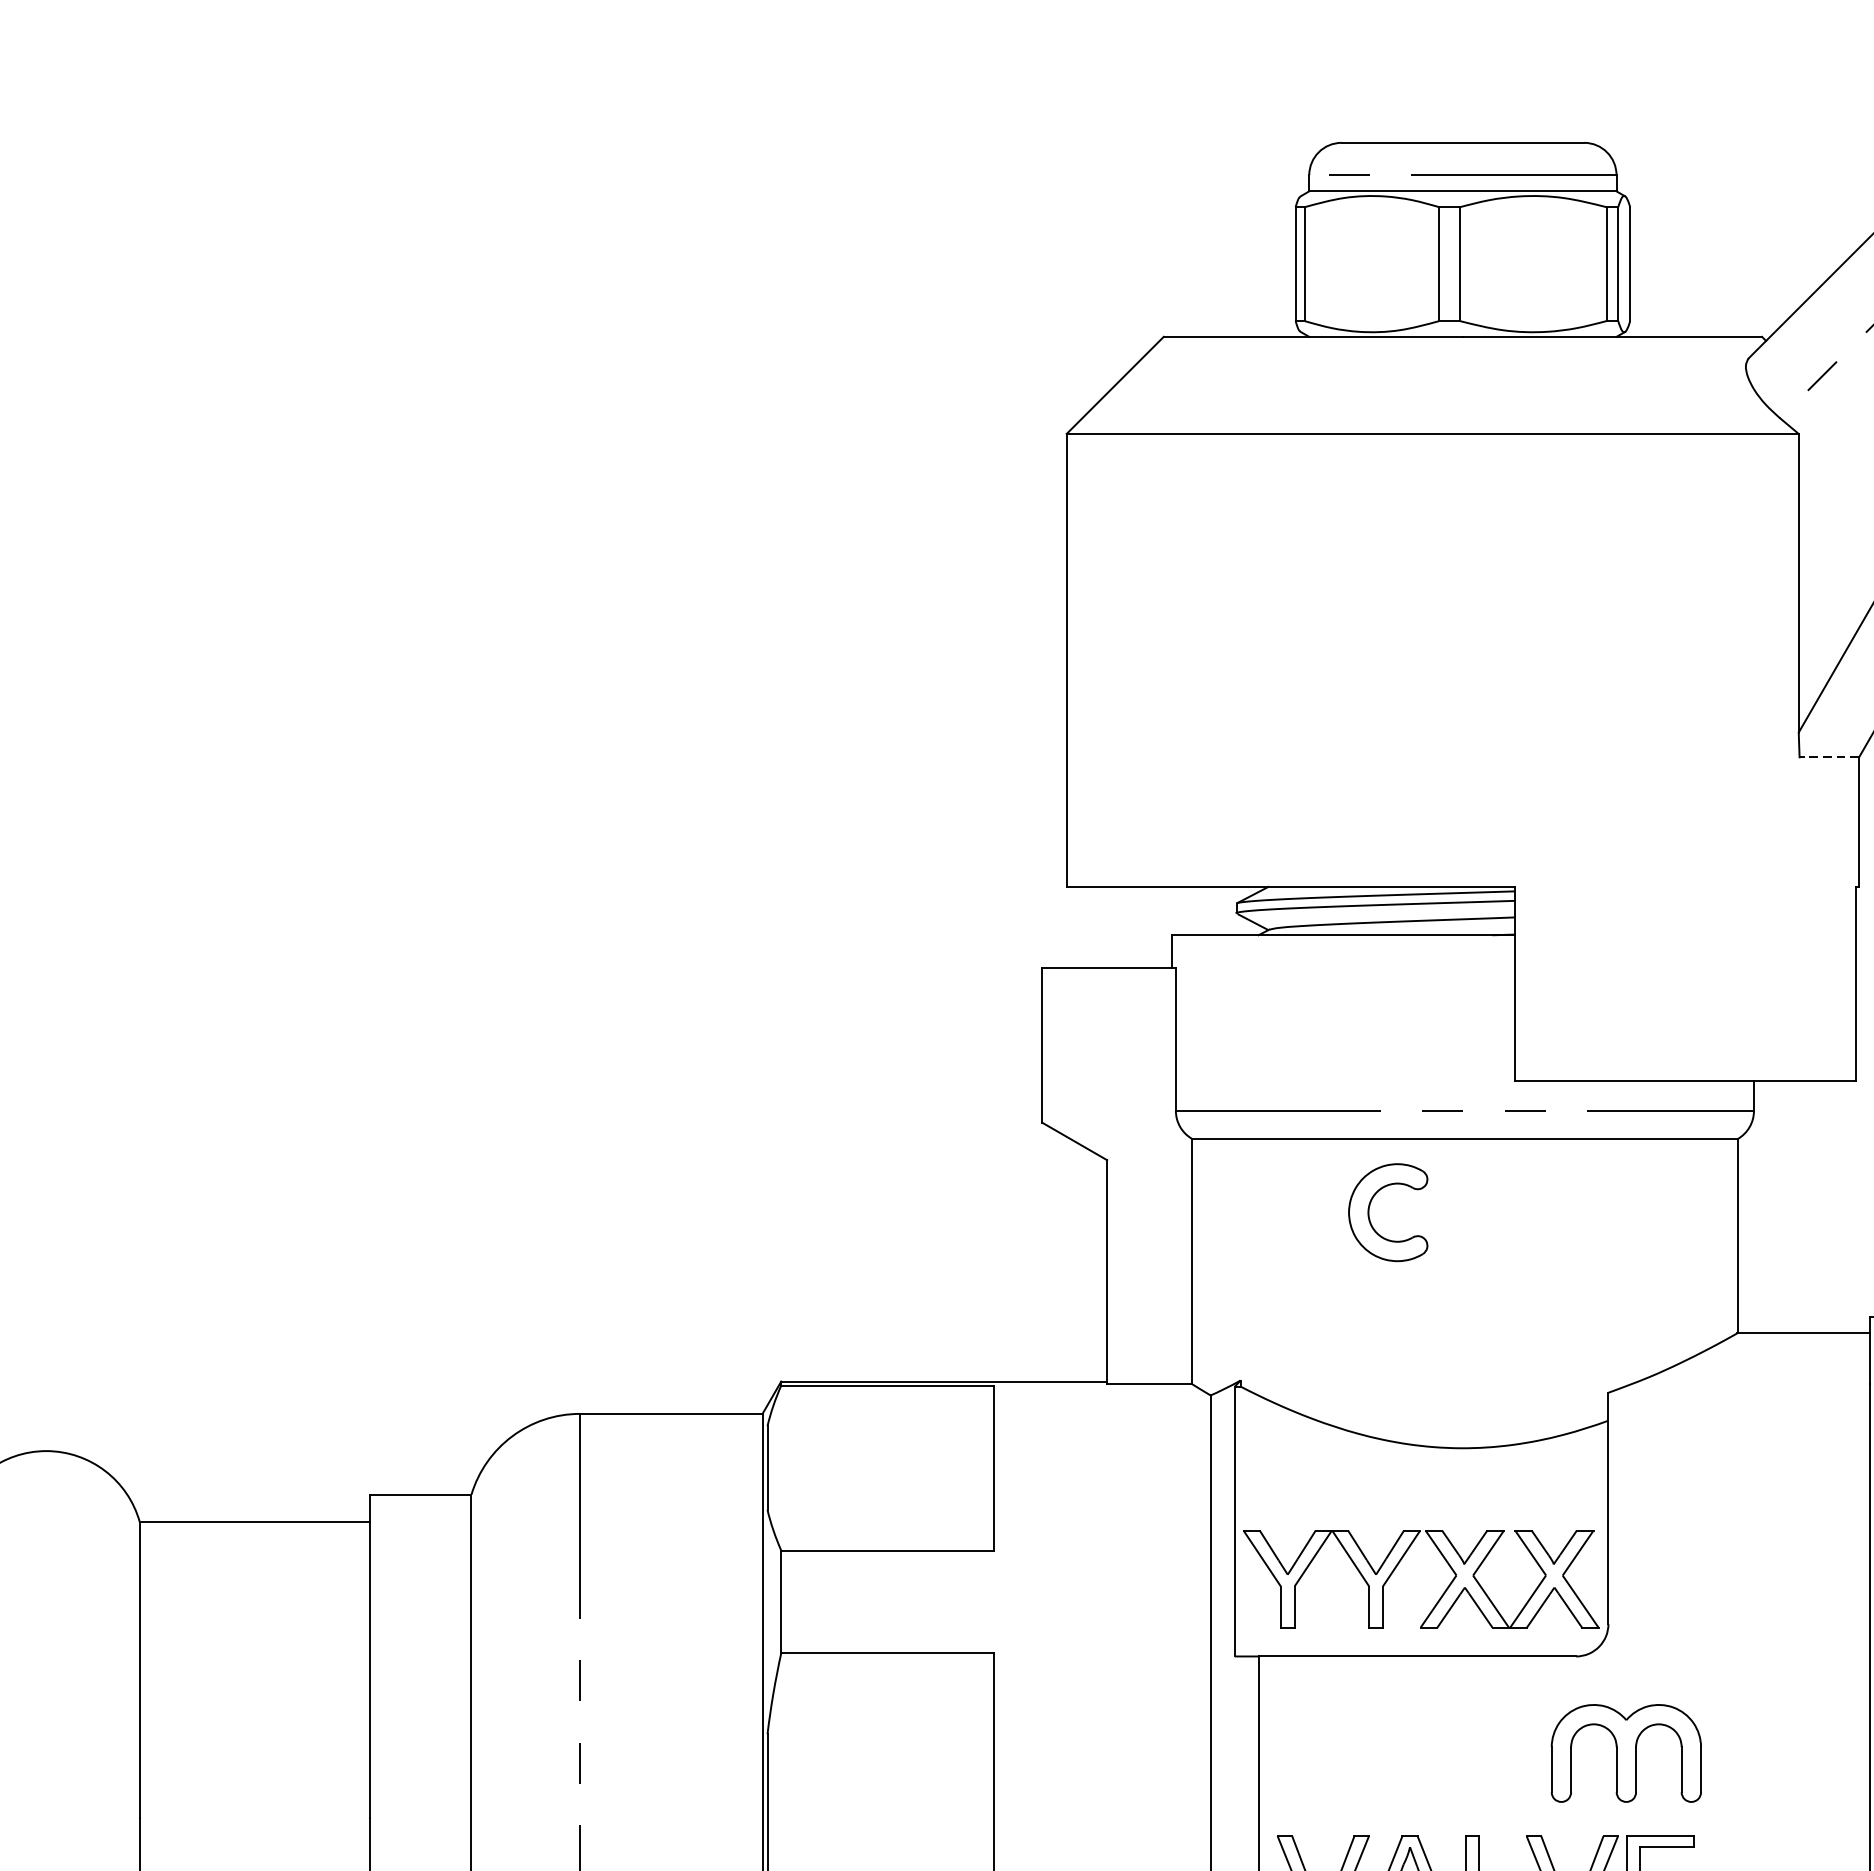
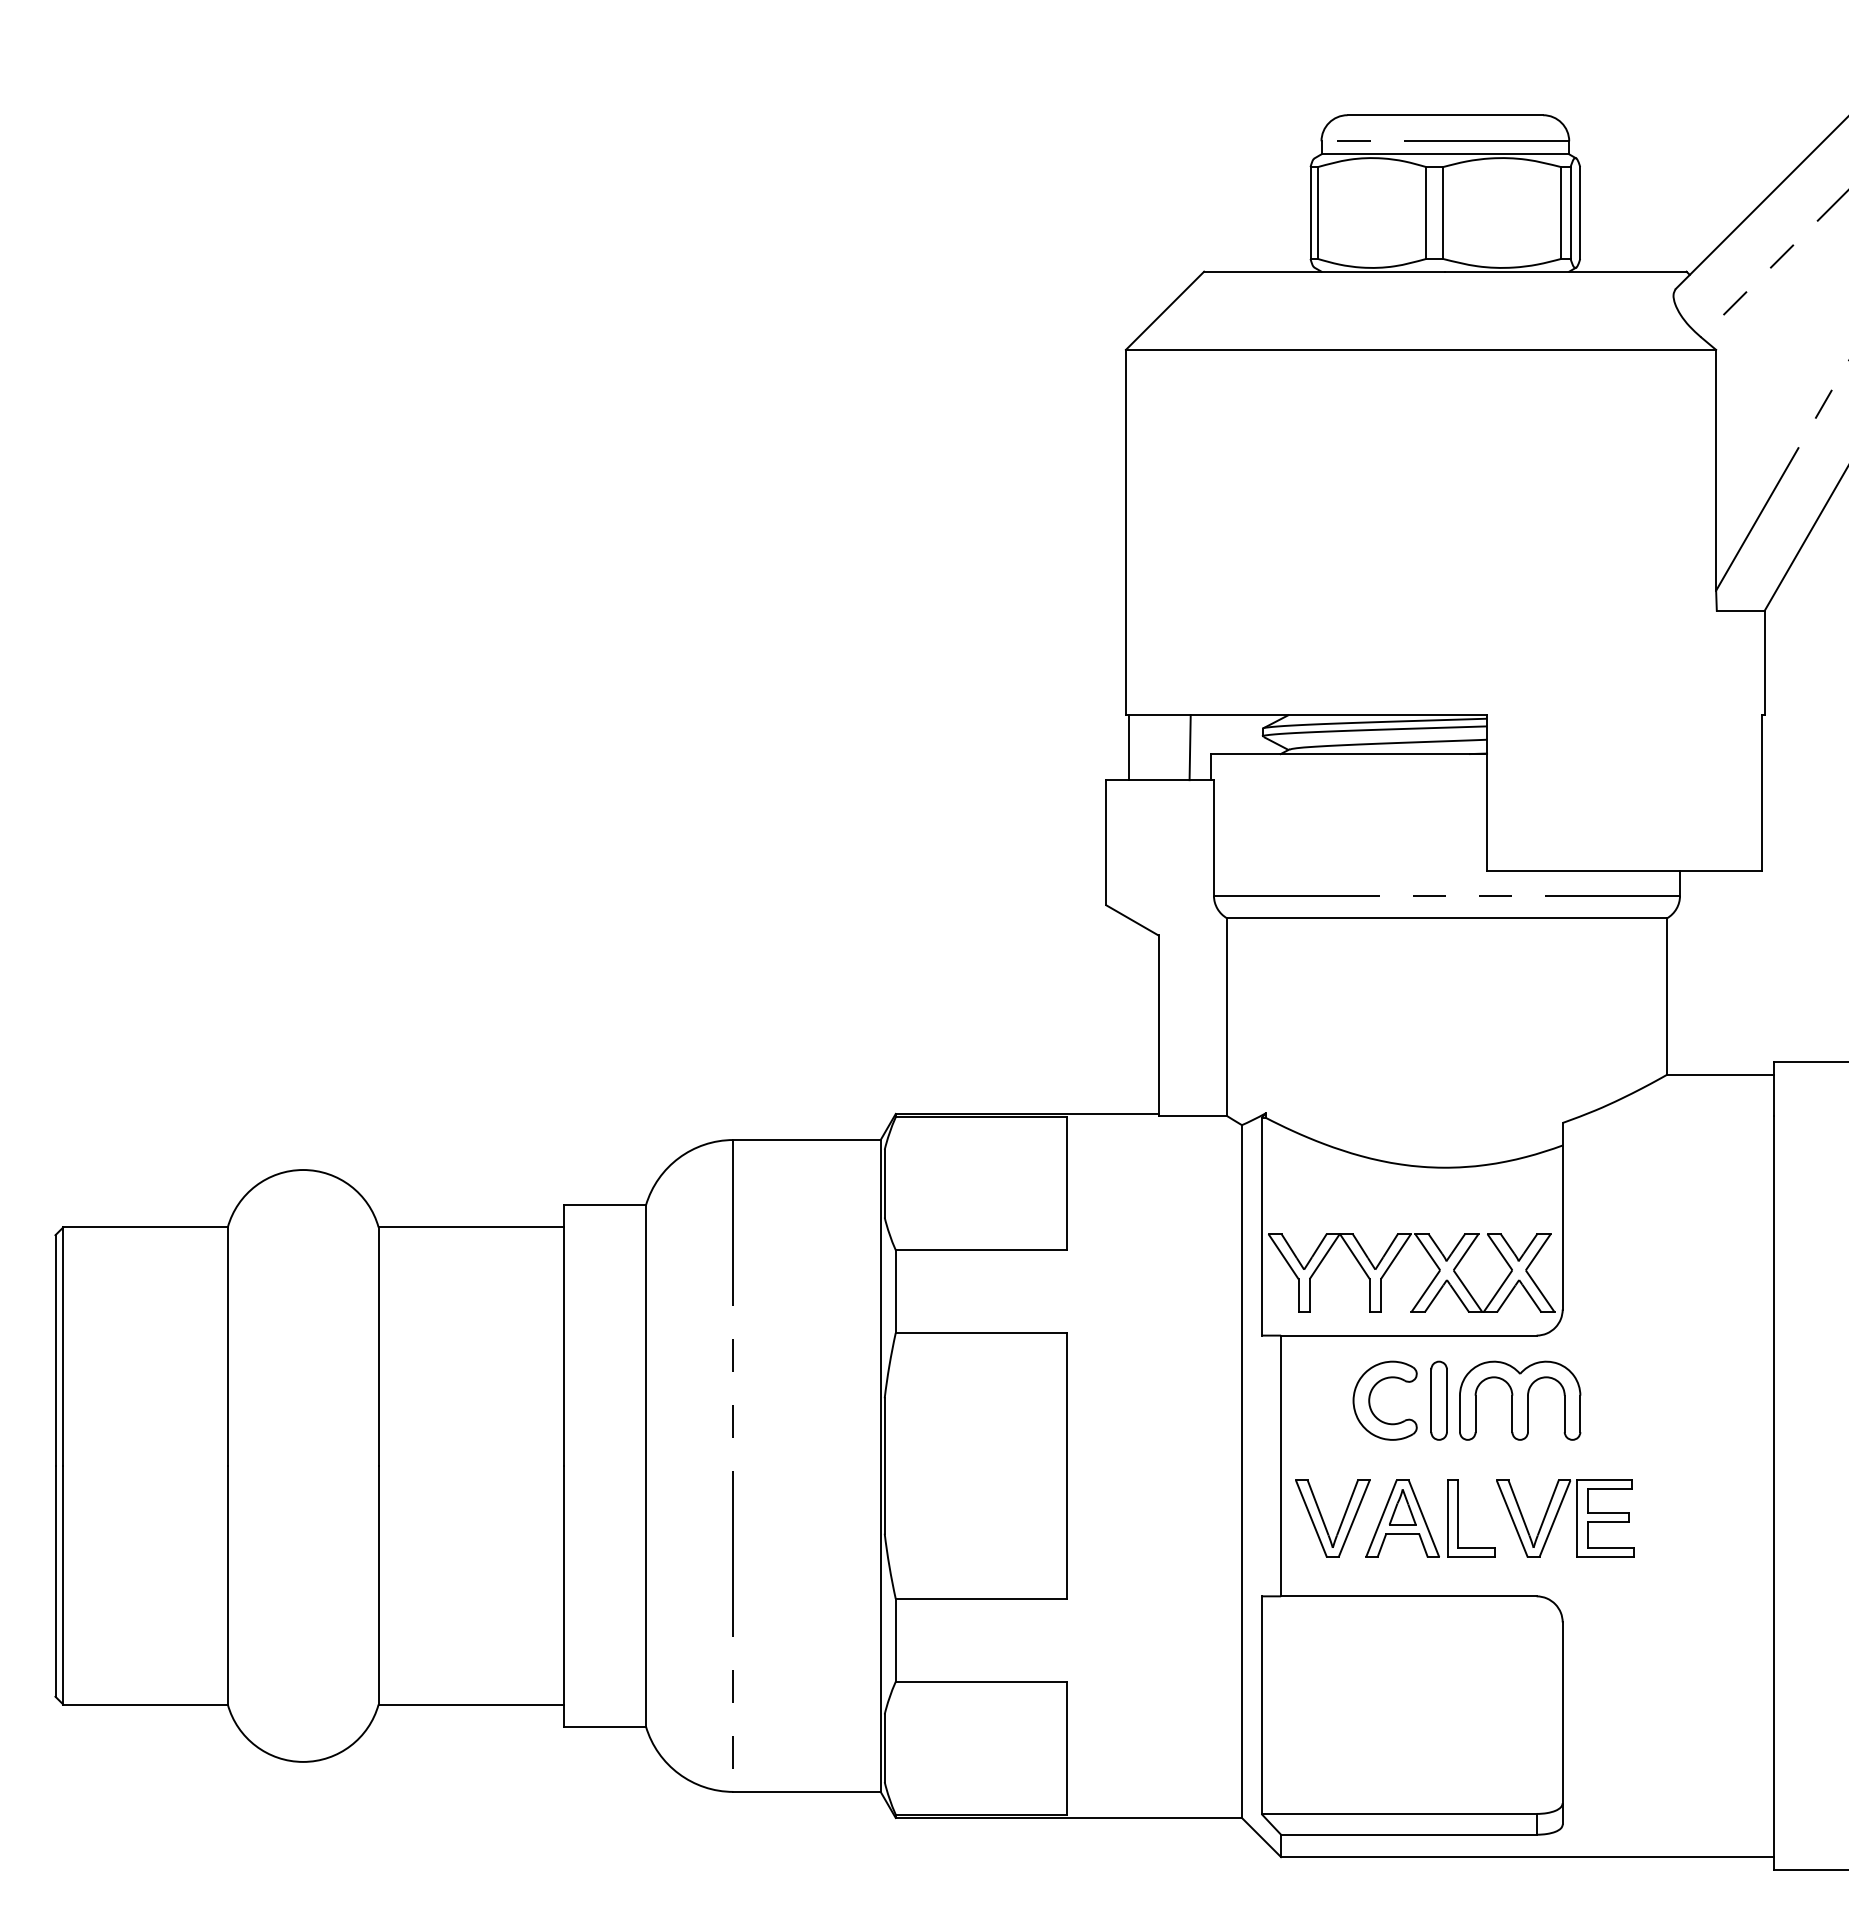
line: (1828, 757) -> (1740, 610), dashed -> solid
line: (1069, 927) -> (1128, 747), added
line: (1145, 927) -> (1189, 747), added
part: (1370, 1212) -> (1370, 1400), moved
part: (1454, 1736) -> (1438, 1400), added
part: (1626, 1753) -> (1520, 1400), moved

